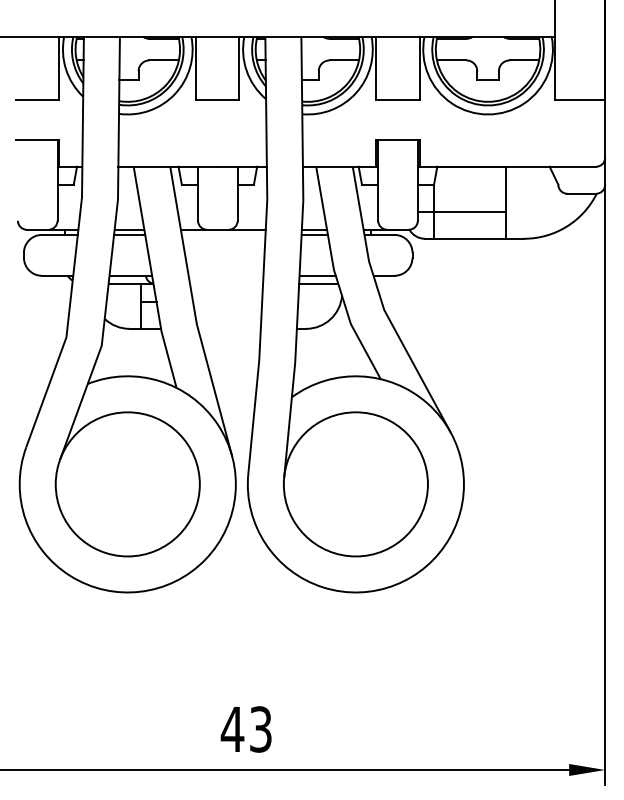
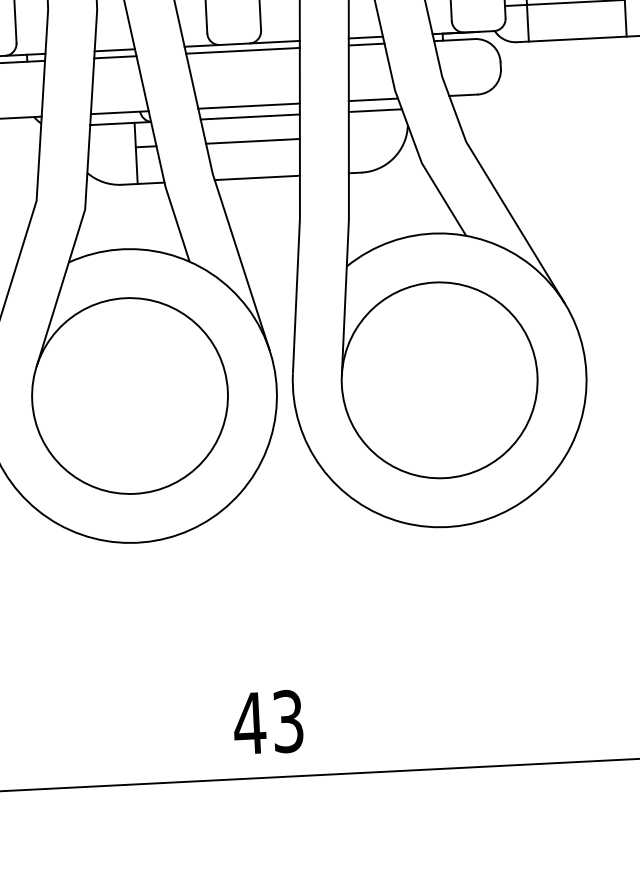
line: (223, 234) -> (242, 50), added
line: (225, 275) -> (248, 105), added
line: (226, 283) -> (250, 116), added
line: (227, 301) -> (252, 140), added
line: (229, 328) -> (257, 177), added
text: (245, 729) -> (267, 722), moved

